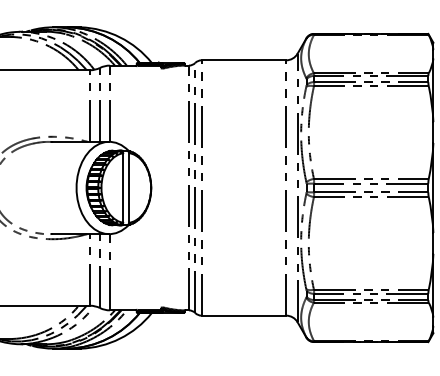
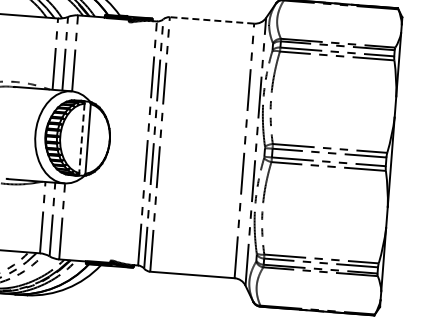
line: (243, 60) -> (211, 20), solid -> dashed
line: (123, 187) -> (82, 137), solid -> dashed

